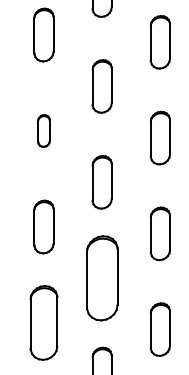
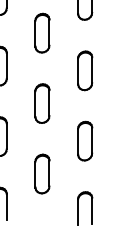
part: (43, 130) -> (42, 32), size x1.67
part: (101, 277) -> (84, 140), size x0.62
part: (43, 322) -> (42, 173), size x0.71

